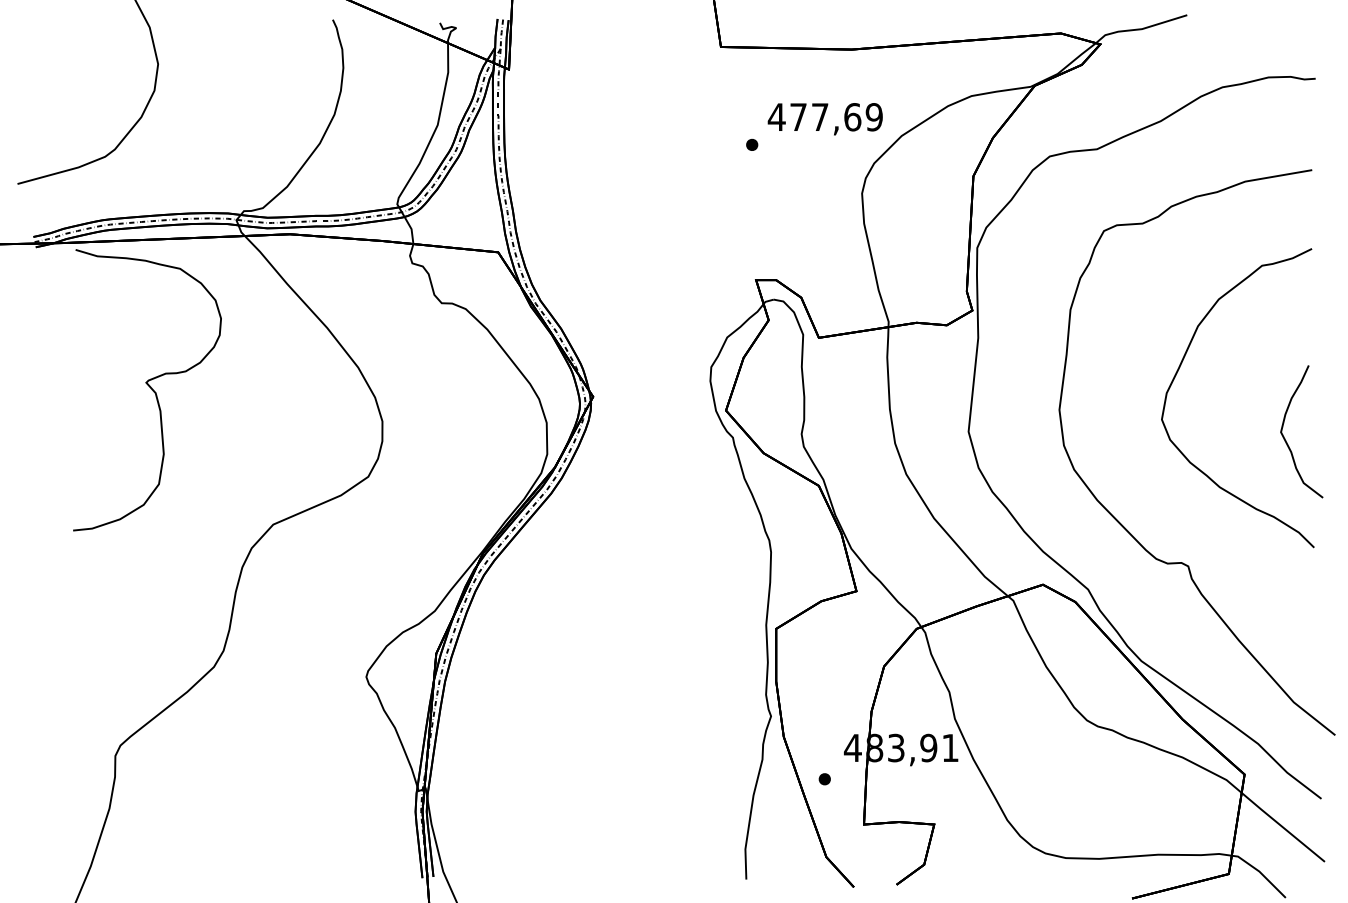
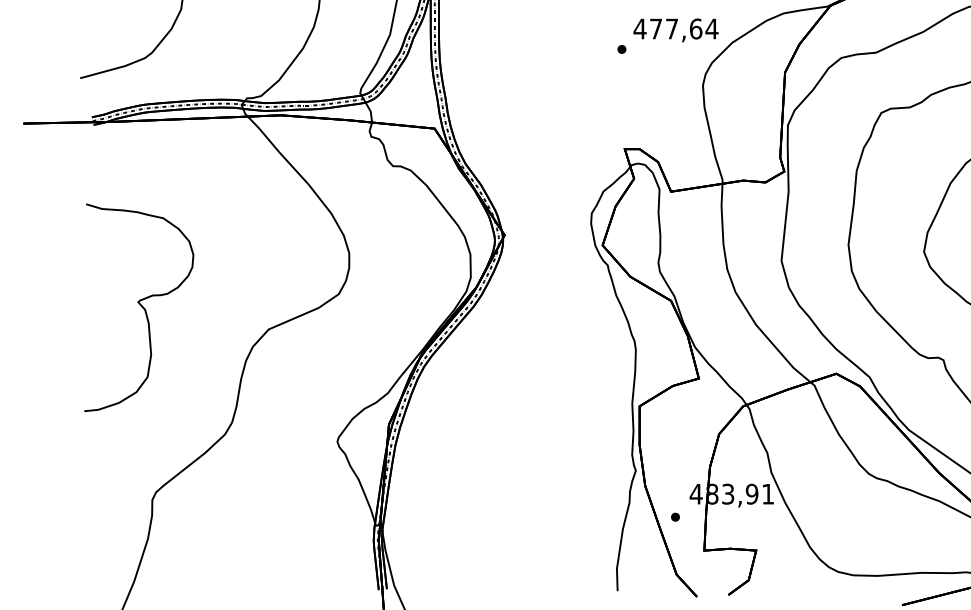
text: (874, 117) -> (712, 29), 477,69 -> 477,64
curve: (149, 387) -> (140, 305), moved

